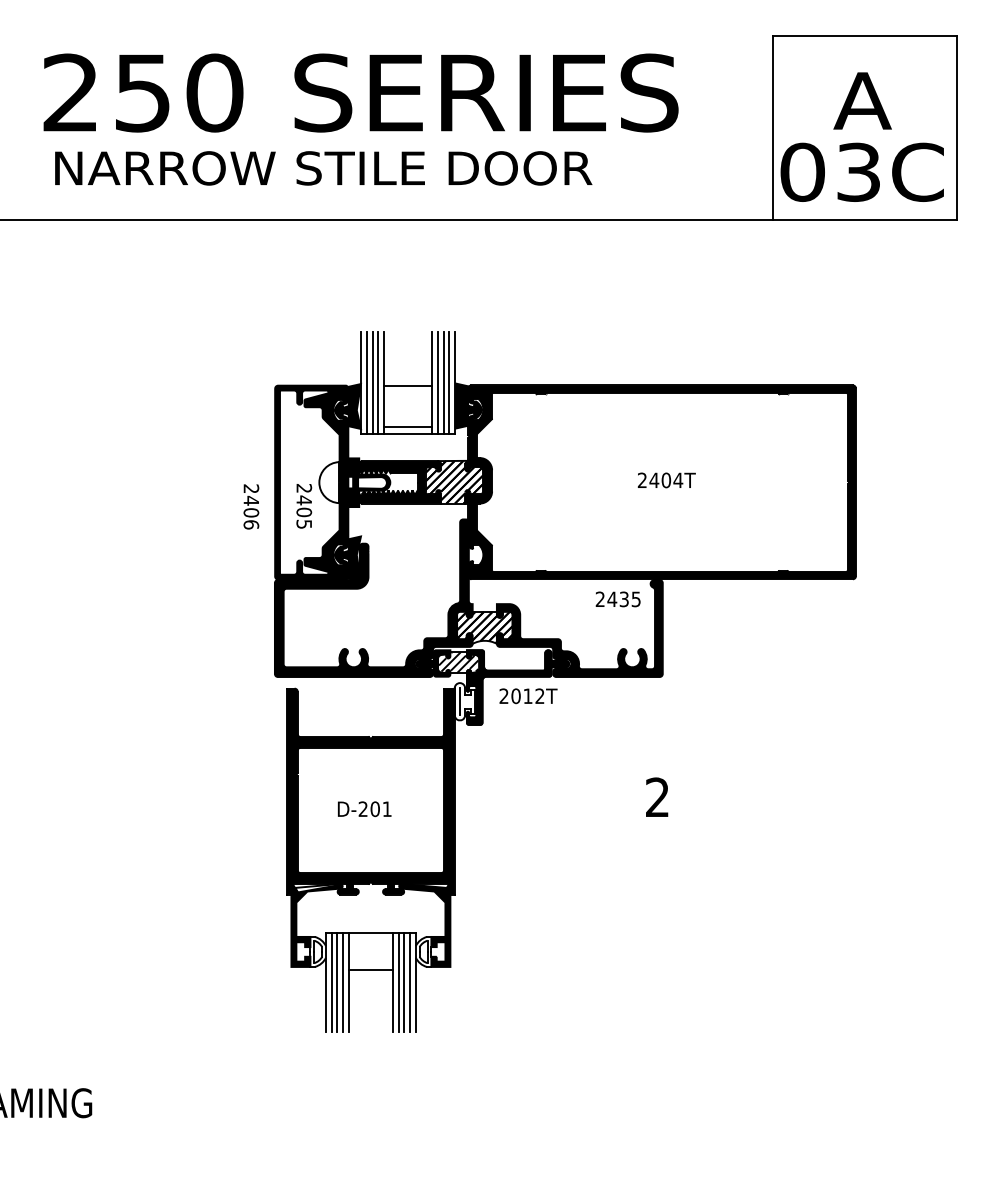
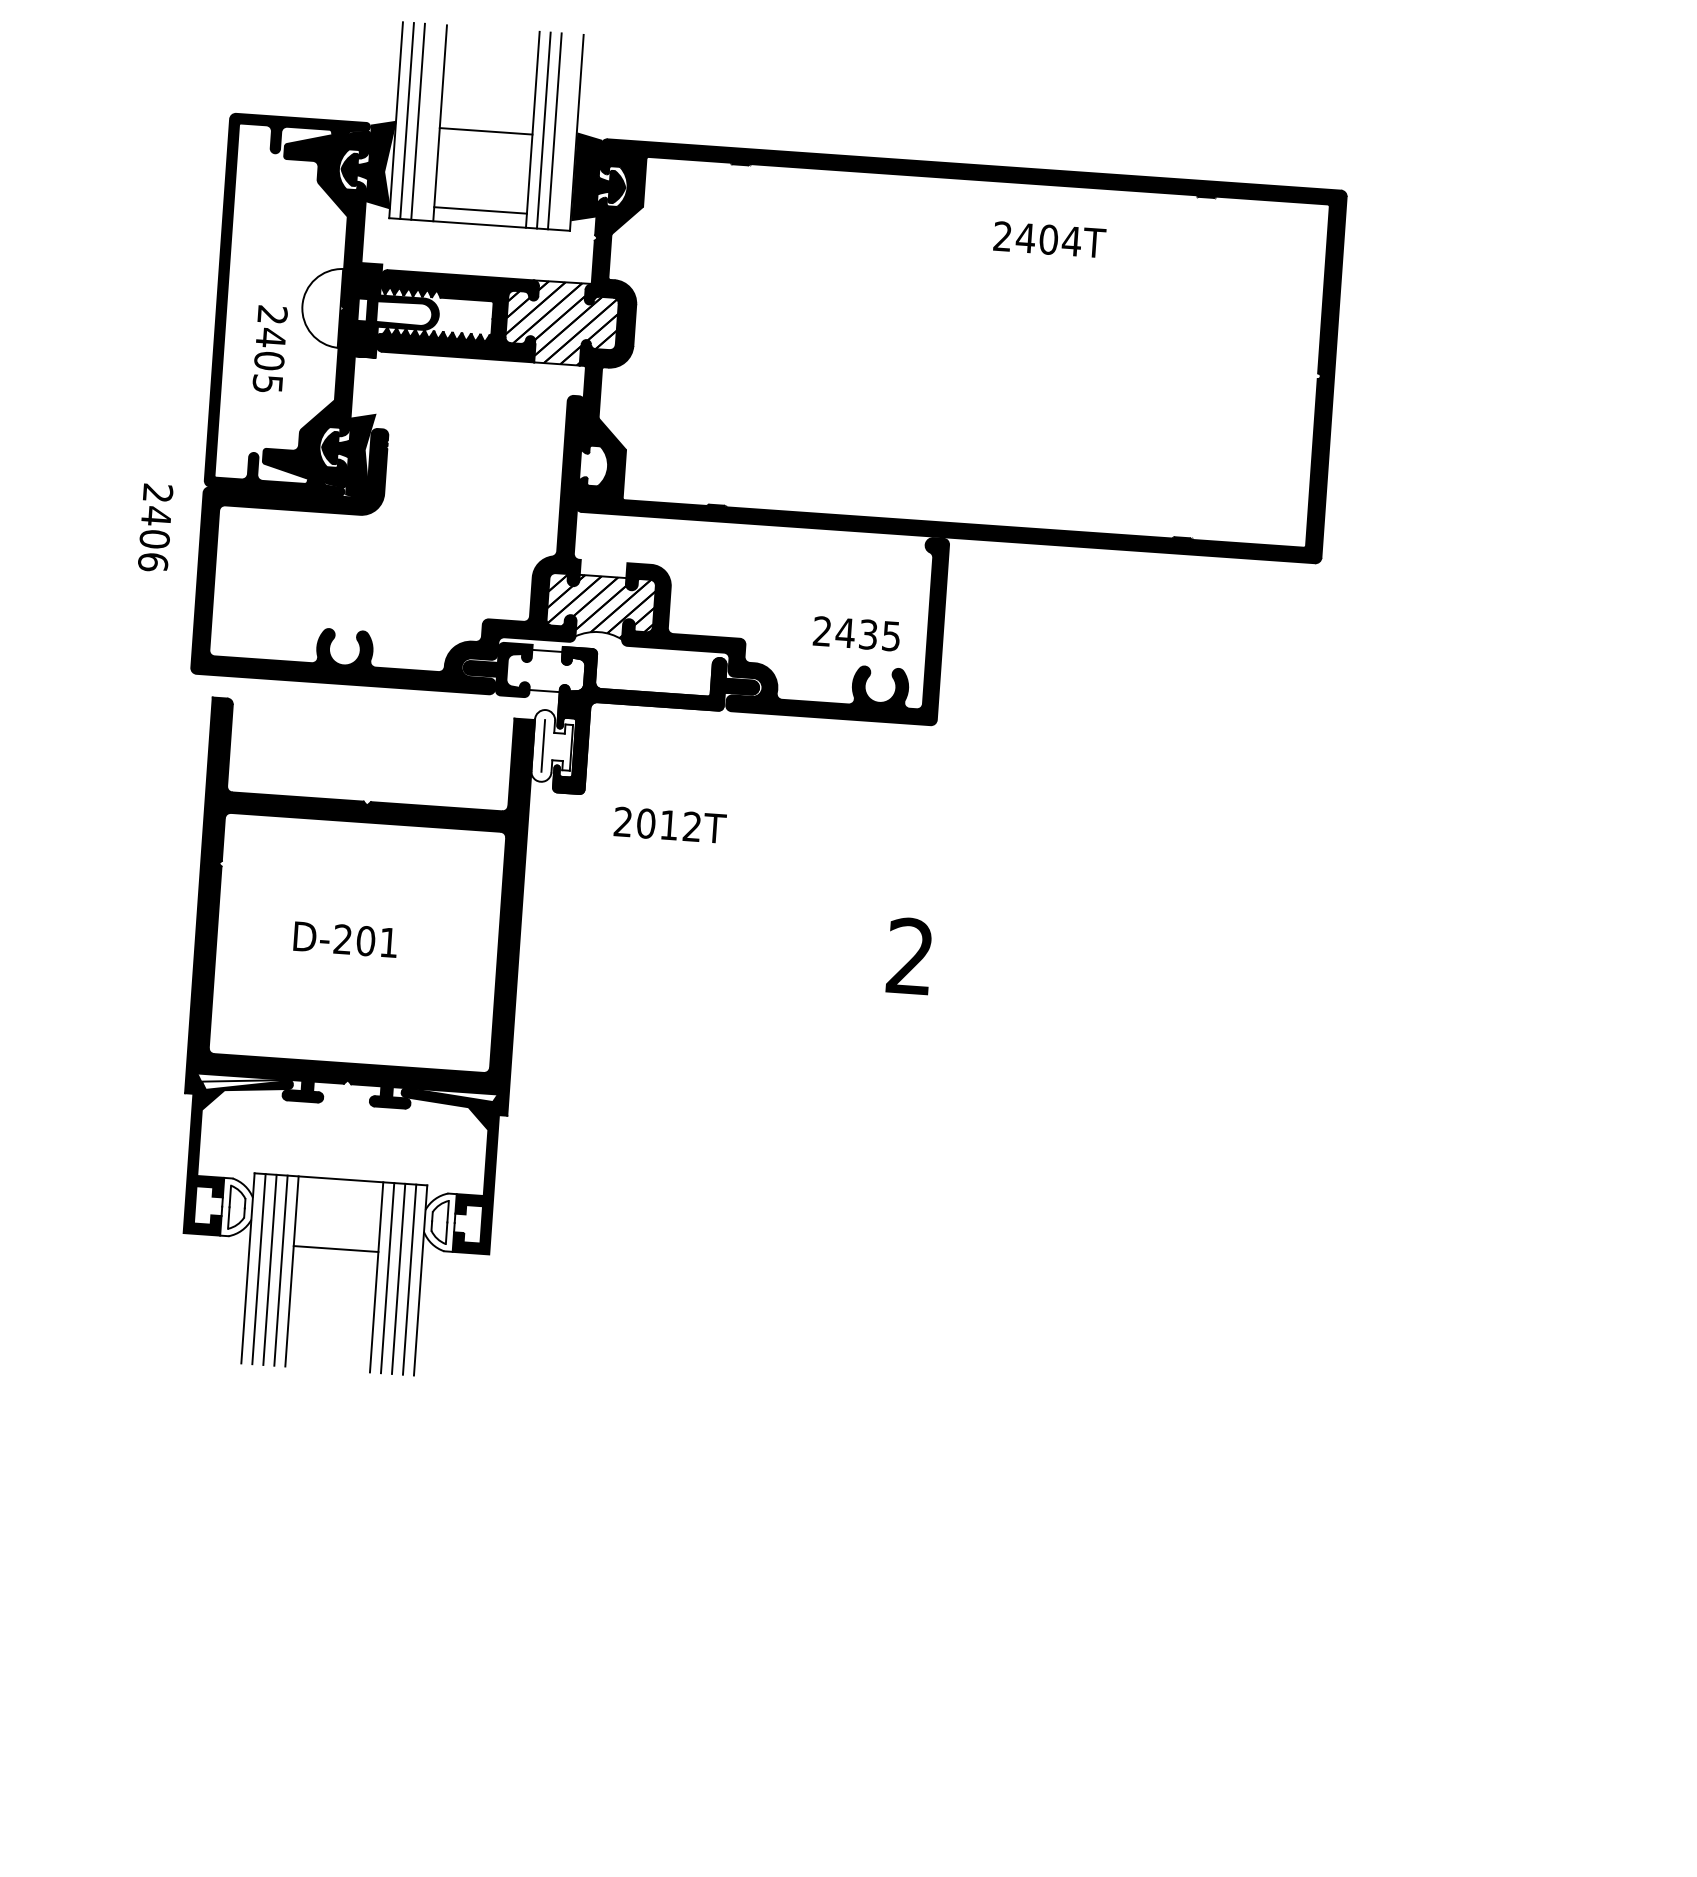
line: (378, 383) -> (429, 123), removed
line: (449, 383) -> (565, 132), removed
text: (666, 480) -> (1049, 239), moved
text: (251, 506) -> (155, 527), moved
text: (617, 599) -> (855, 633), moved
hatch: (458, 662) -> (545, 670), removed
text: (528, 696) -> (670, 825), moved

